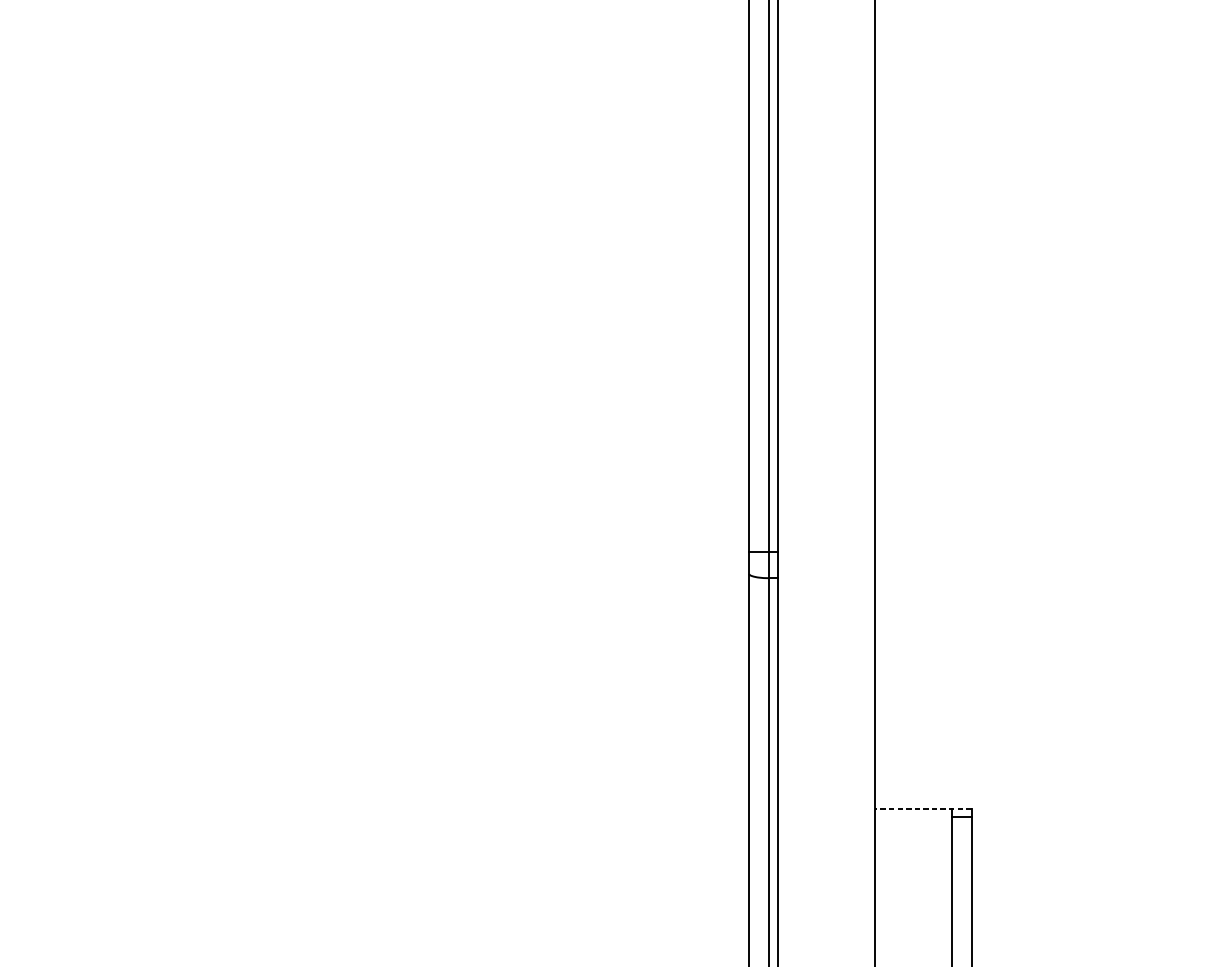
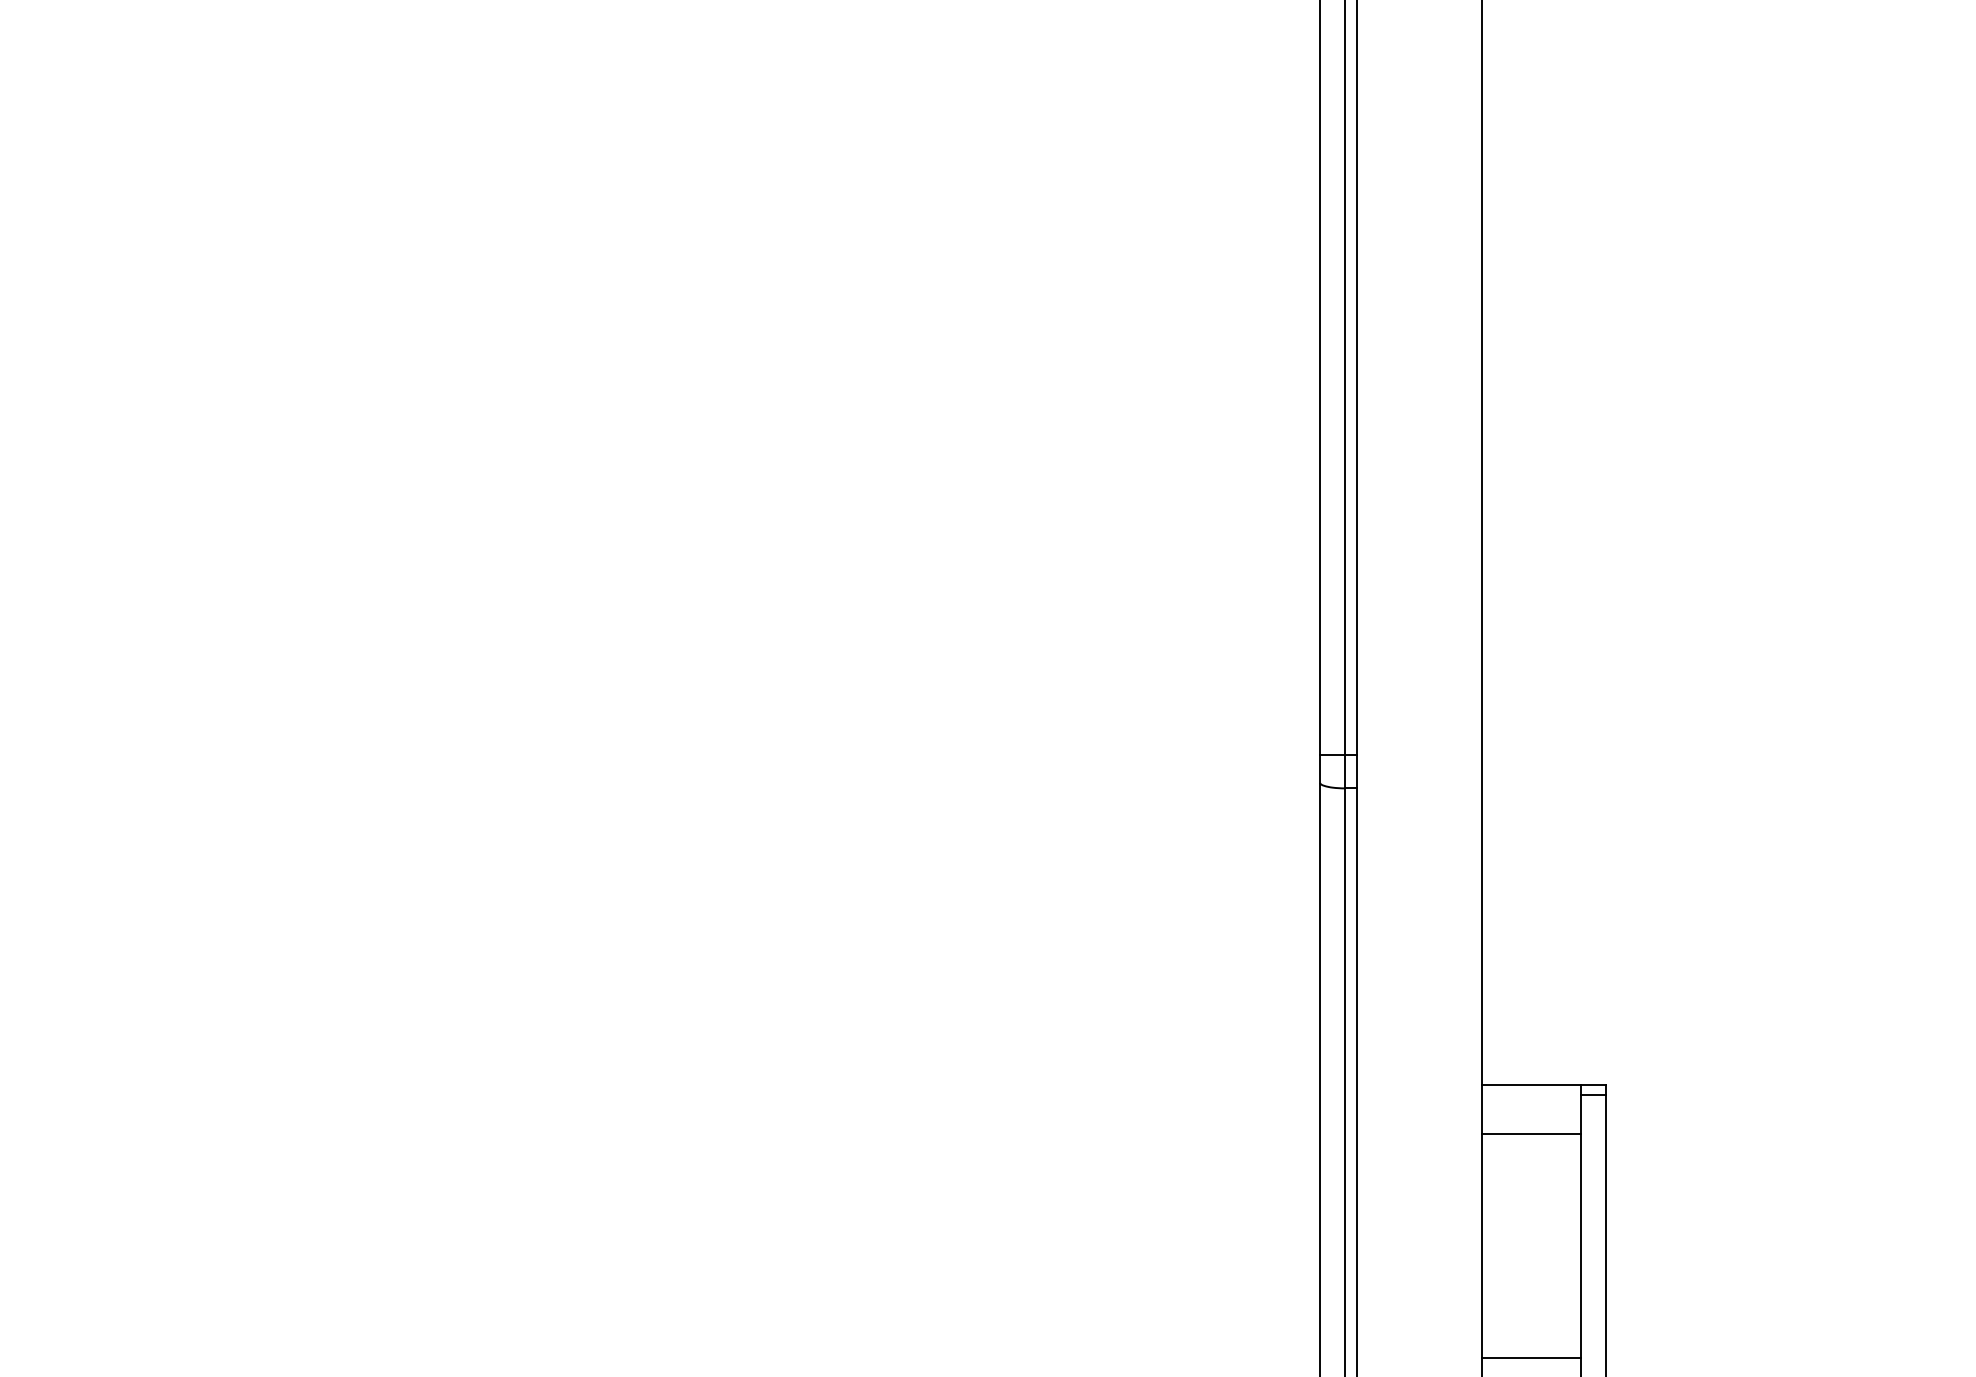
line: (923, 808) -> (1543, 1084), dashed -> solid
line: (913, 847) -> (1530, 1134), added

